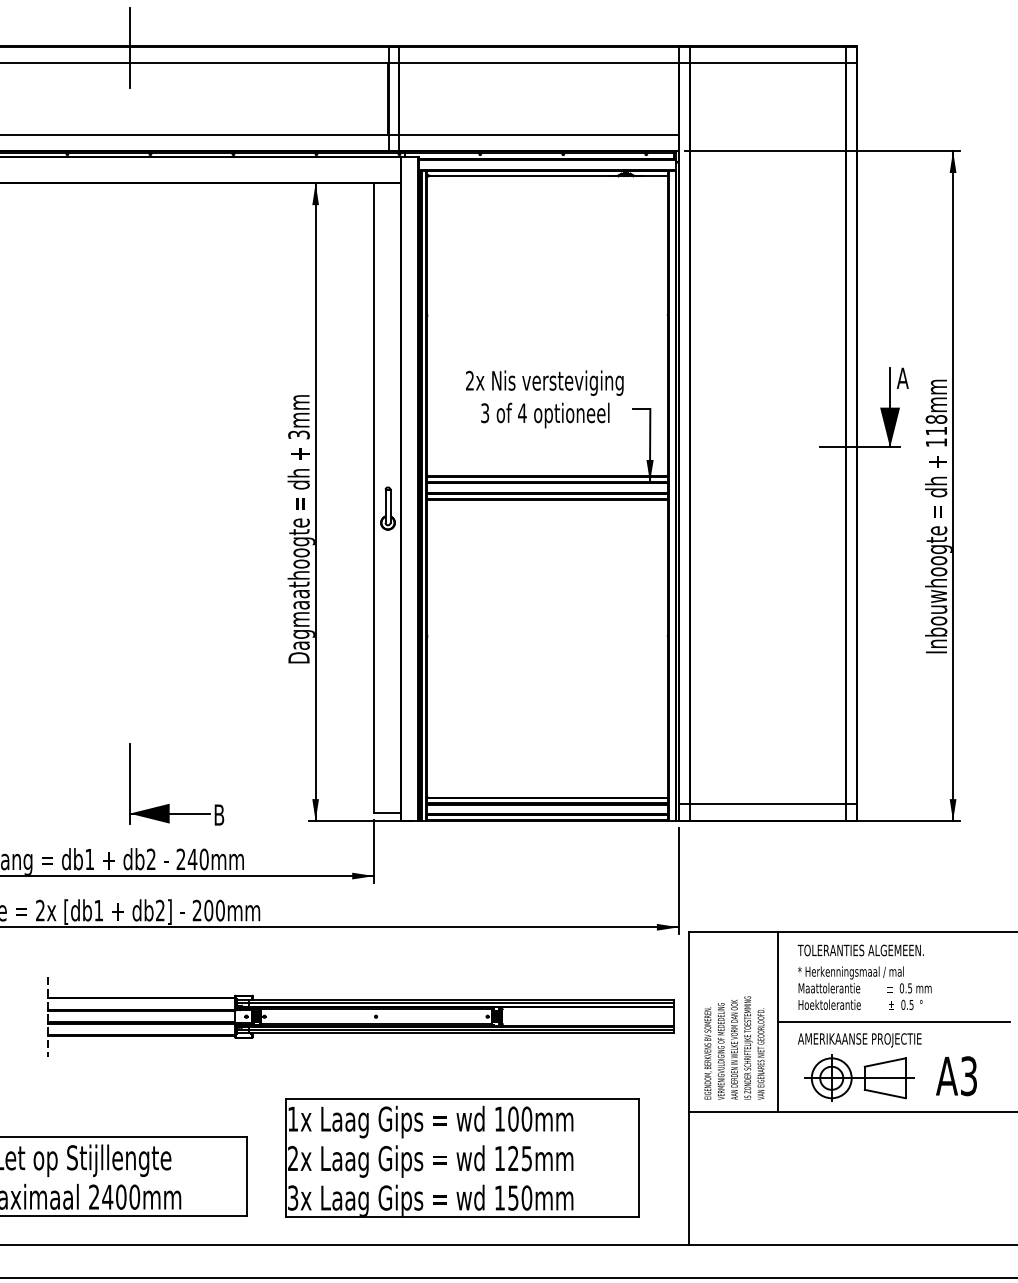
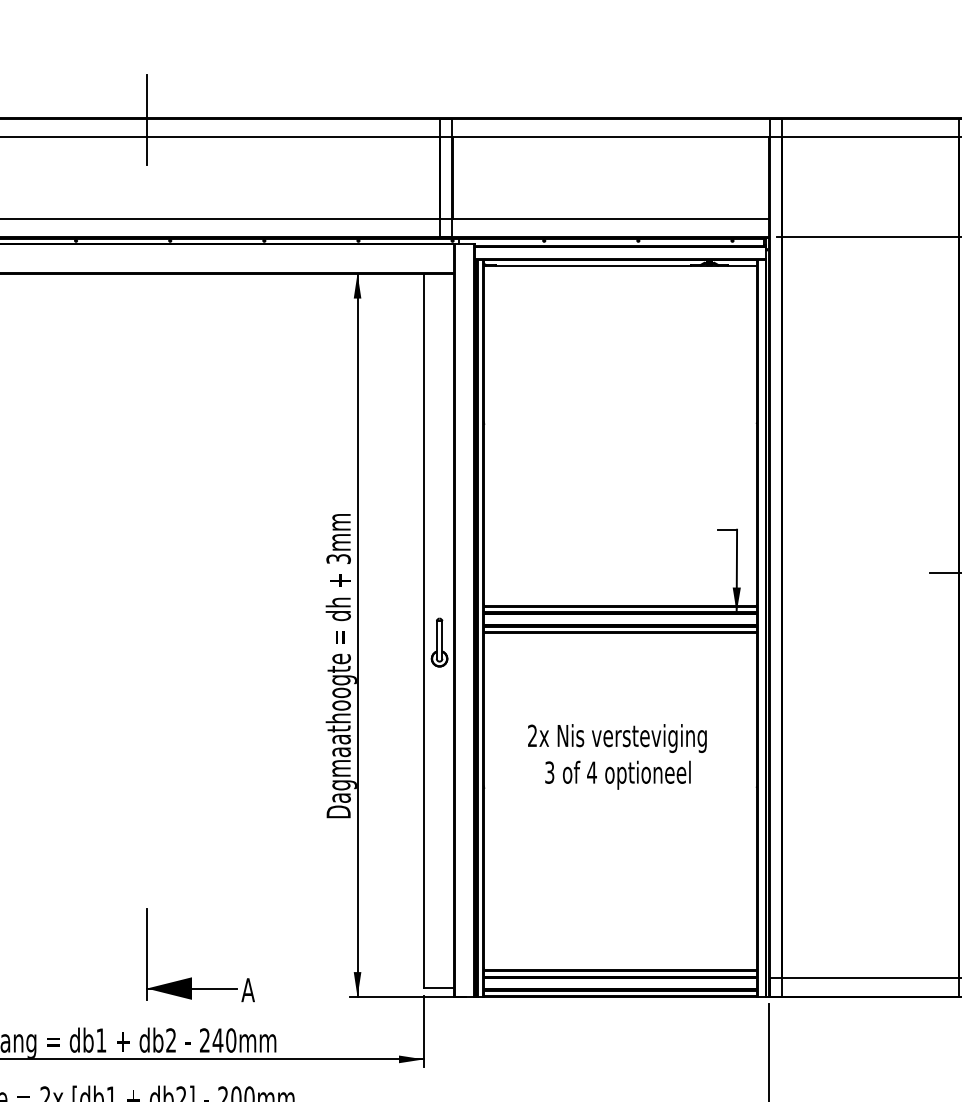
text: (544, 399) -> (617, 757), moved
text: (219, 814) -> (248, 989), B -> A

